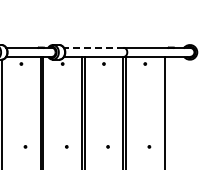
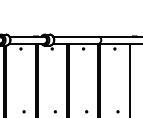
line: (93, 47) -> (75, 36), dashed -> solid

